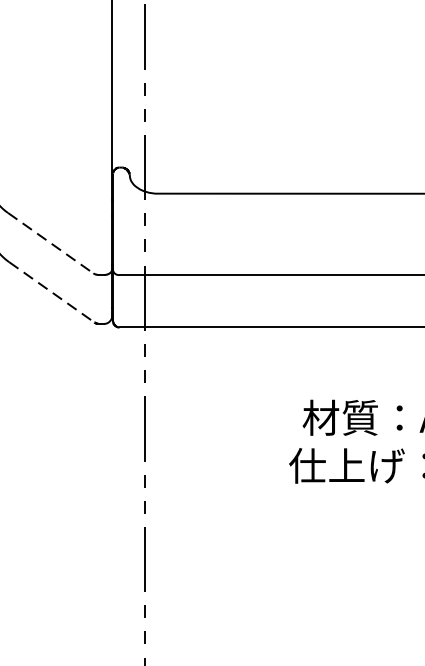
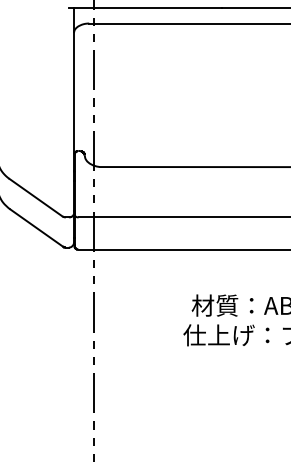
line: (51, 242) -> (36, 197), dashed -> solid
line: (53, 293) -> (37, 228), dashed -> solid

